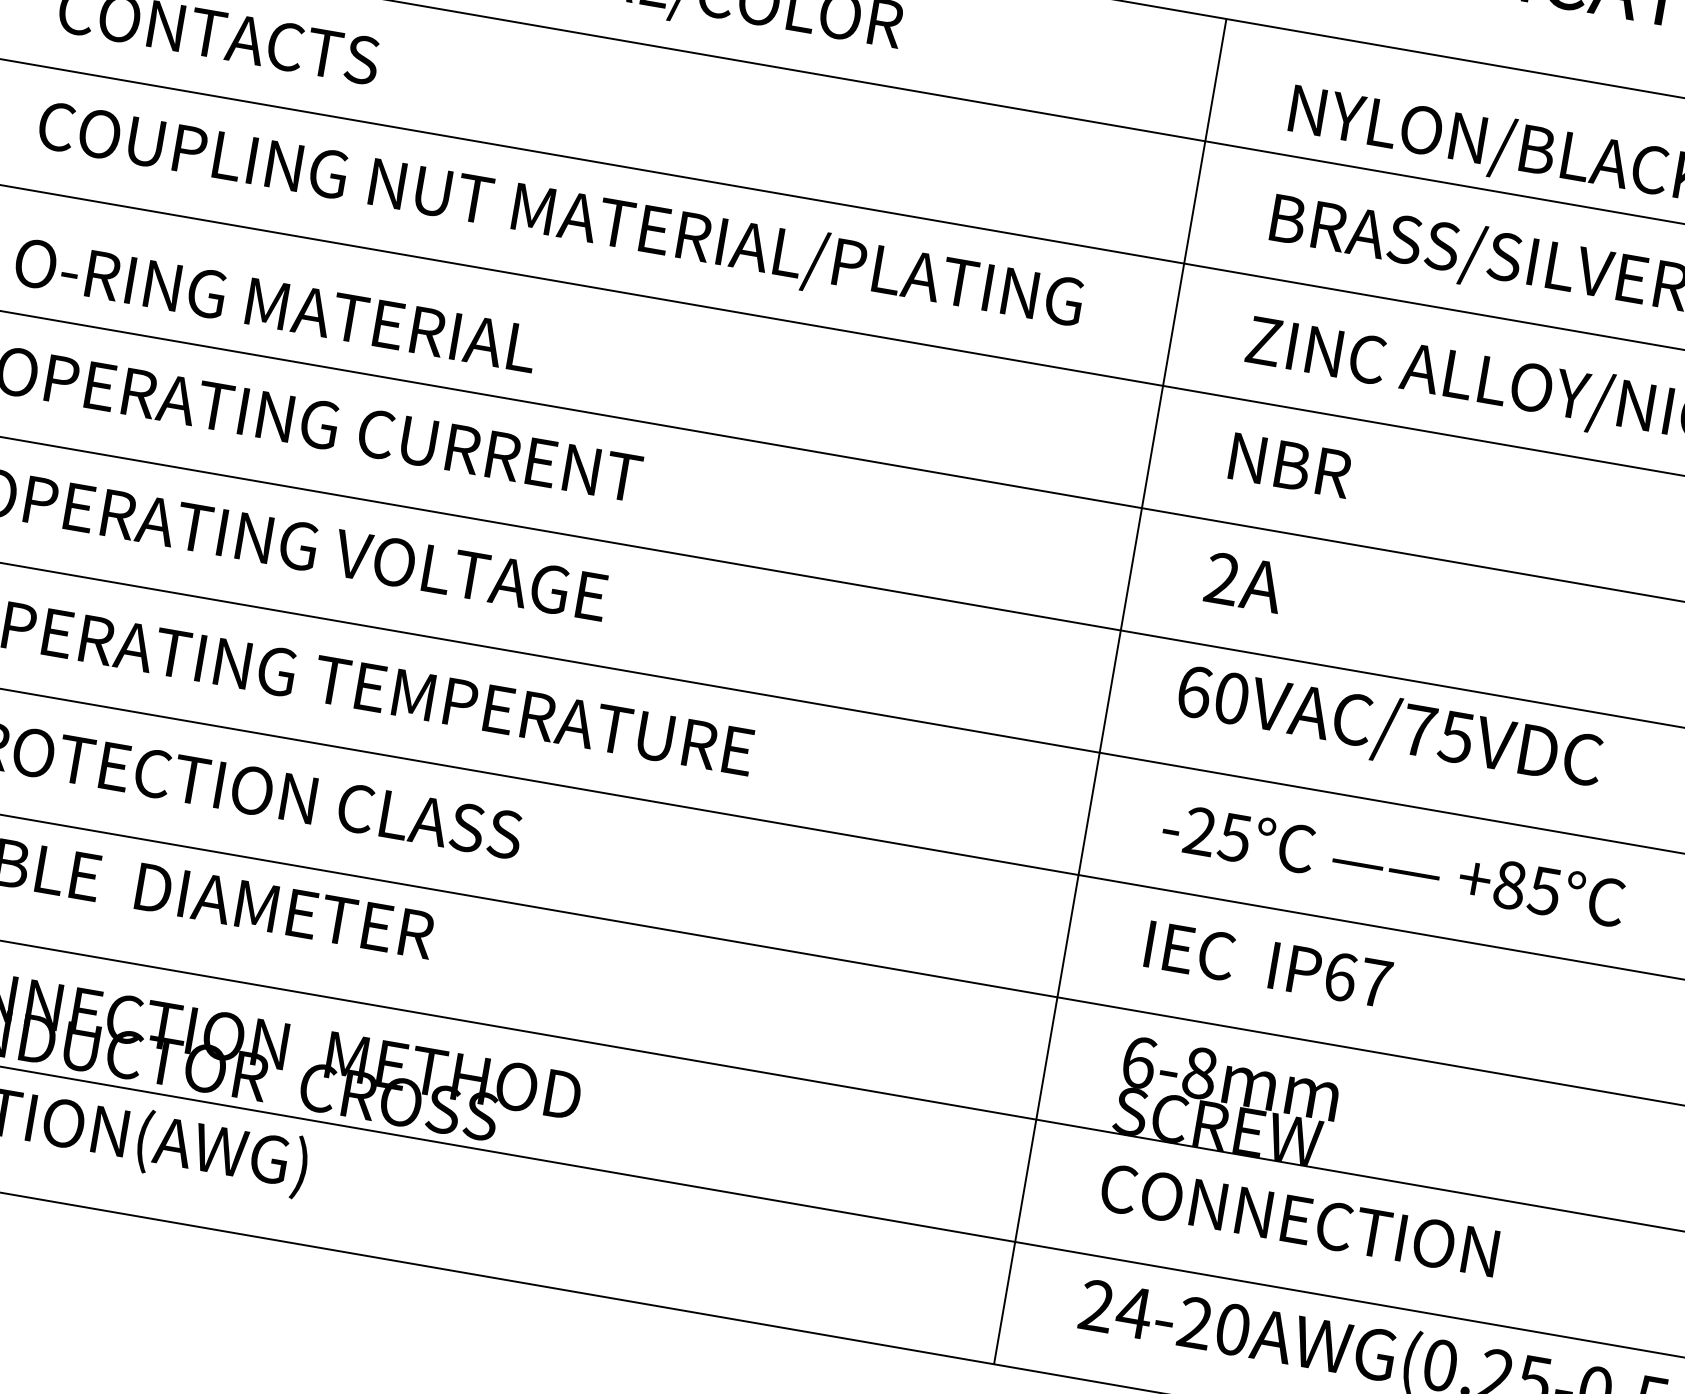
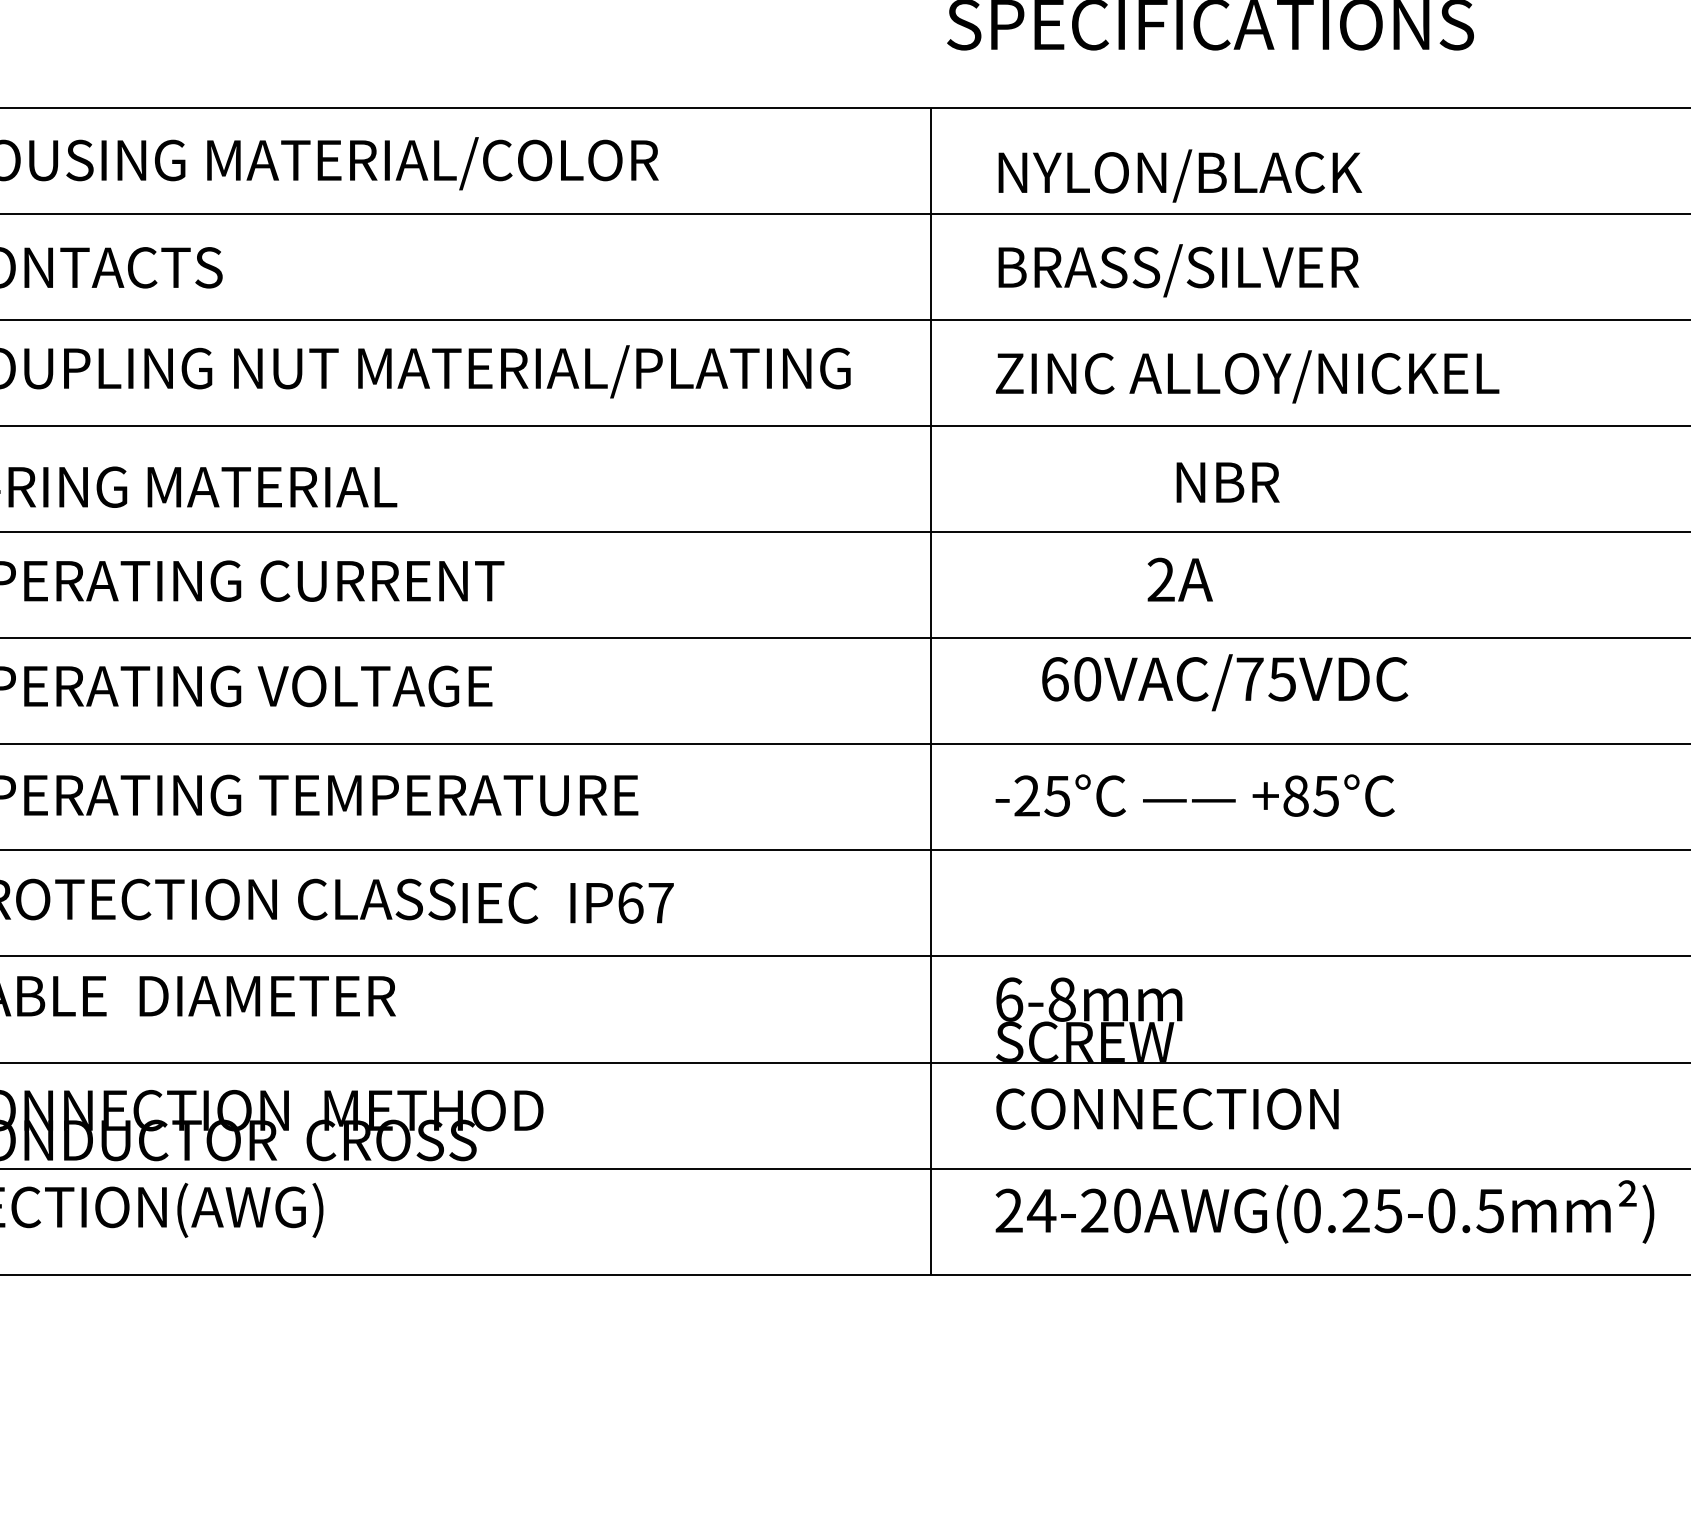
text: (1289, 465) -> (1227, 482), moved
text: (1243, 582) -> (1179, 579), moved
text: (1390, 729) -> (1225, 682), moved
text: (1267, 963) -> (567, 902), moved

